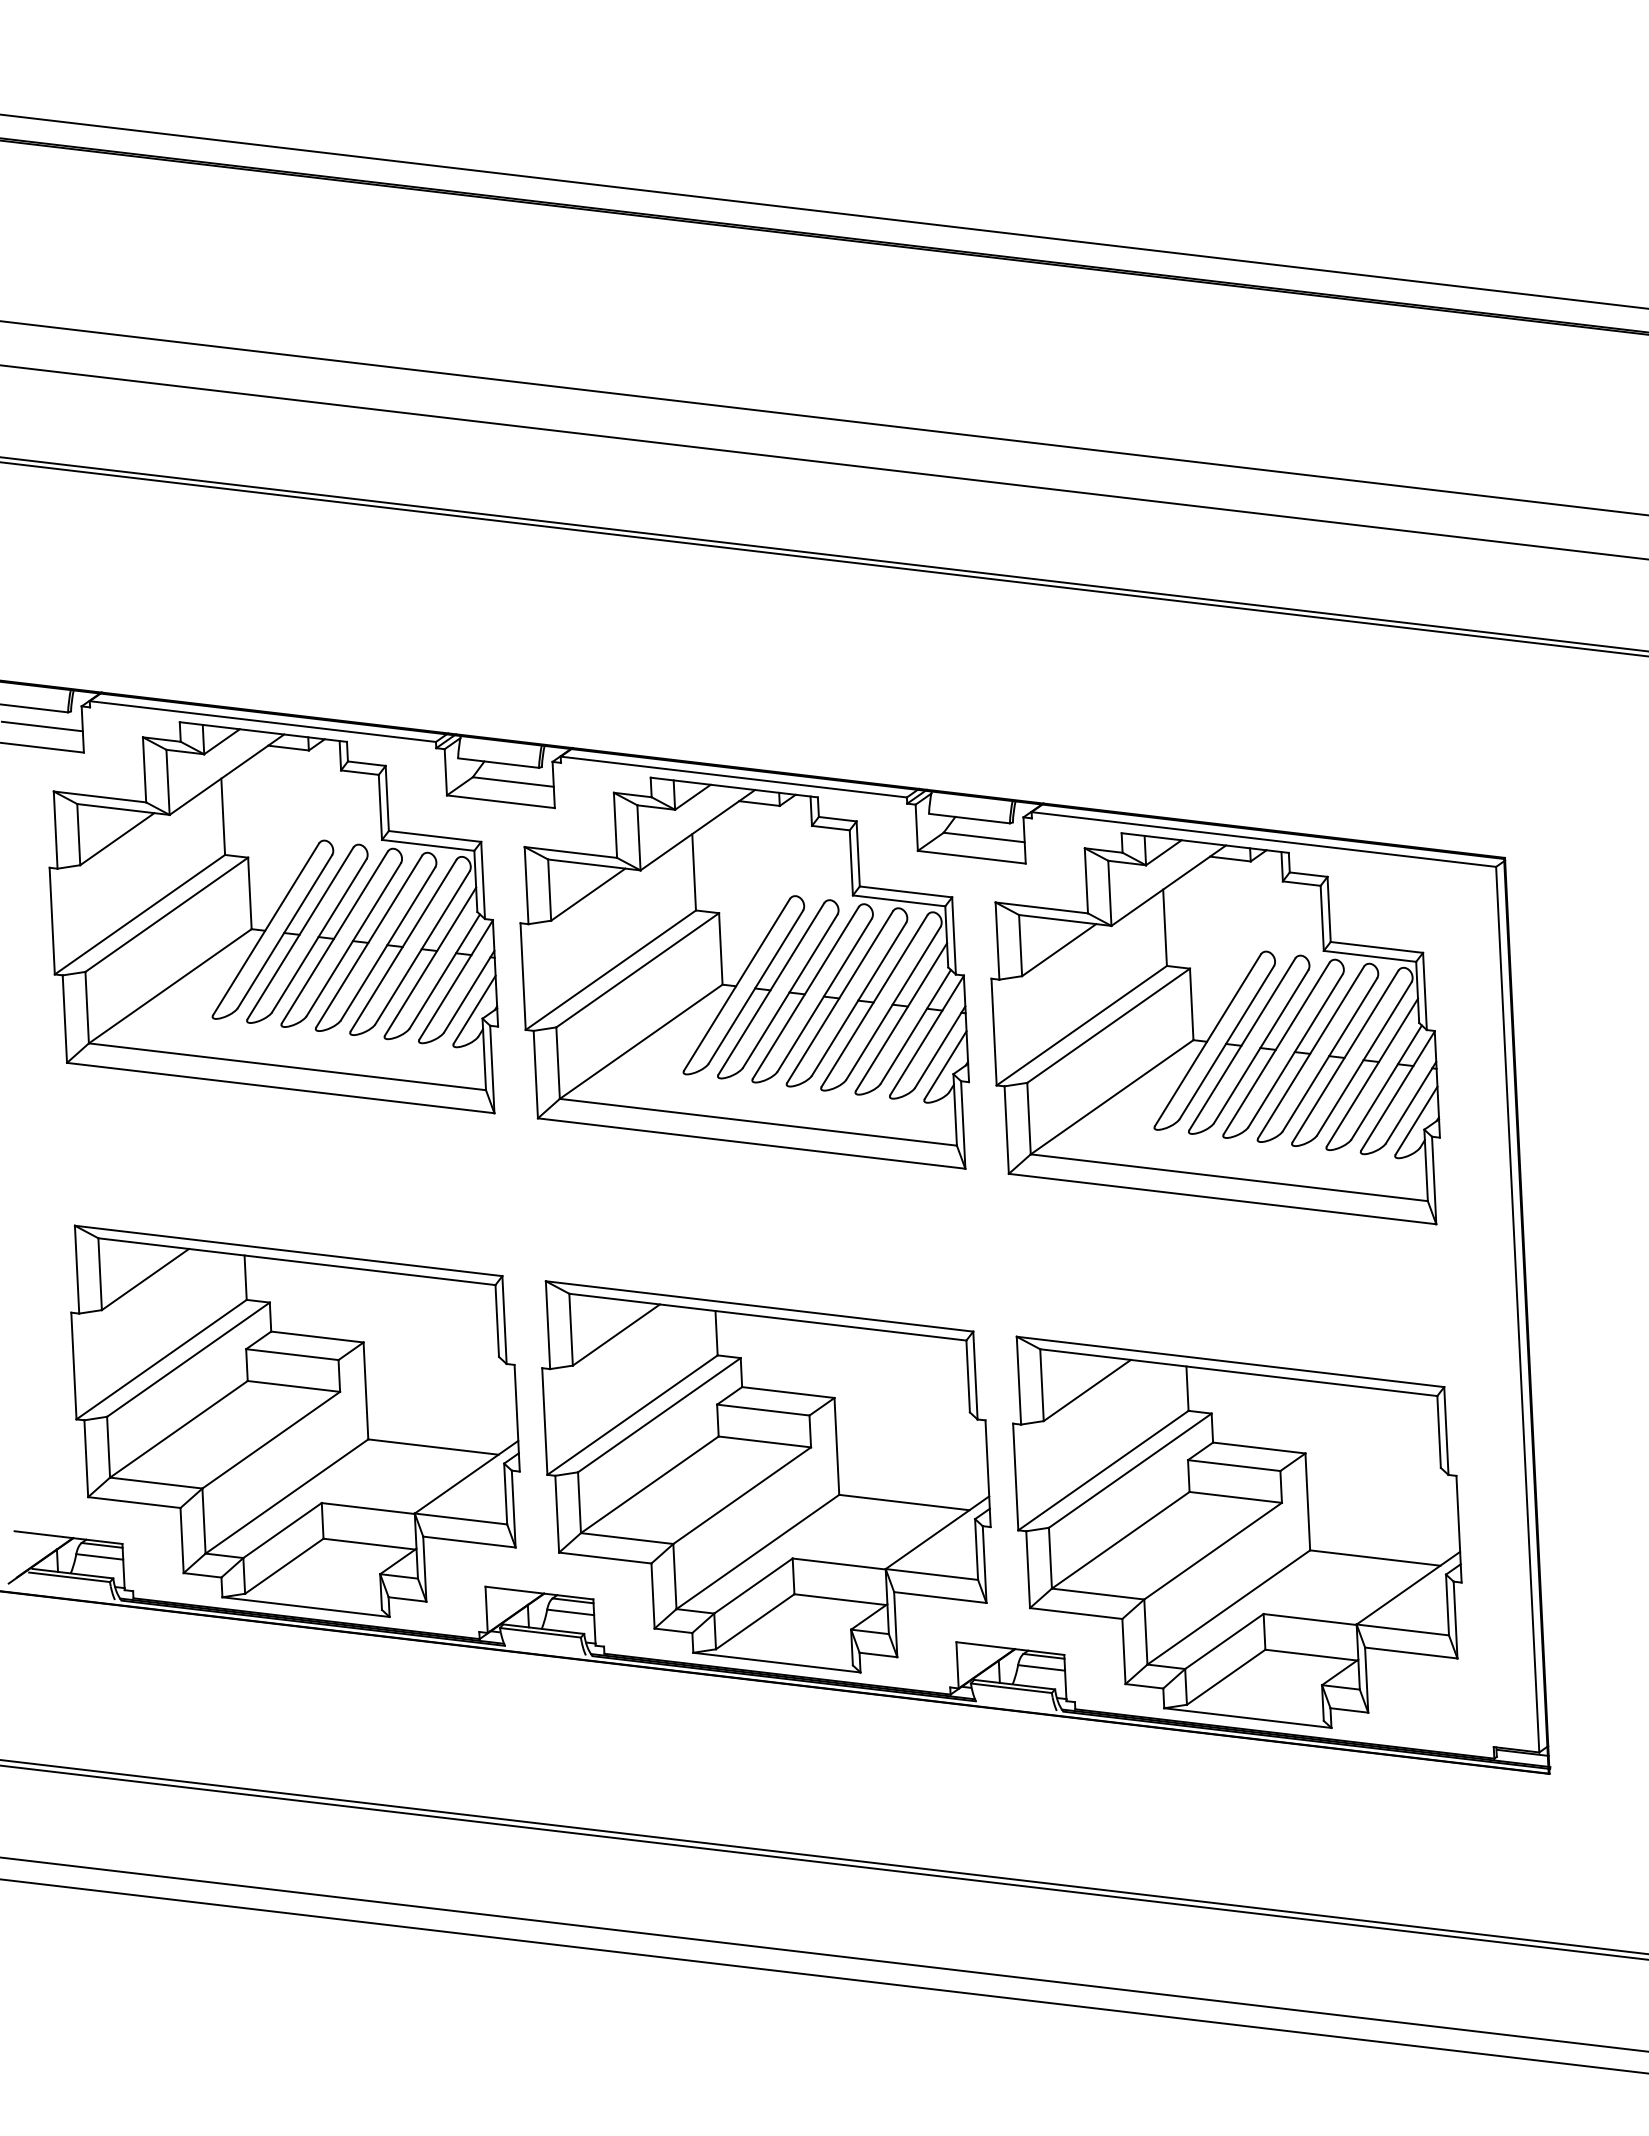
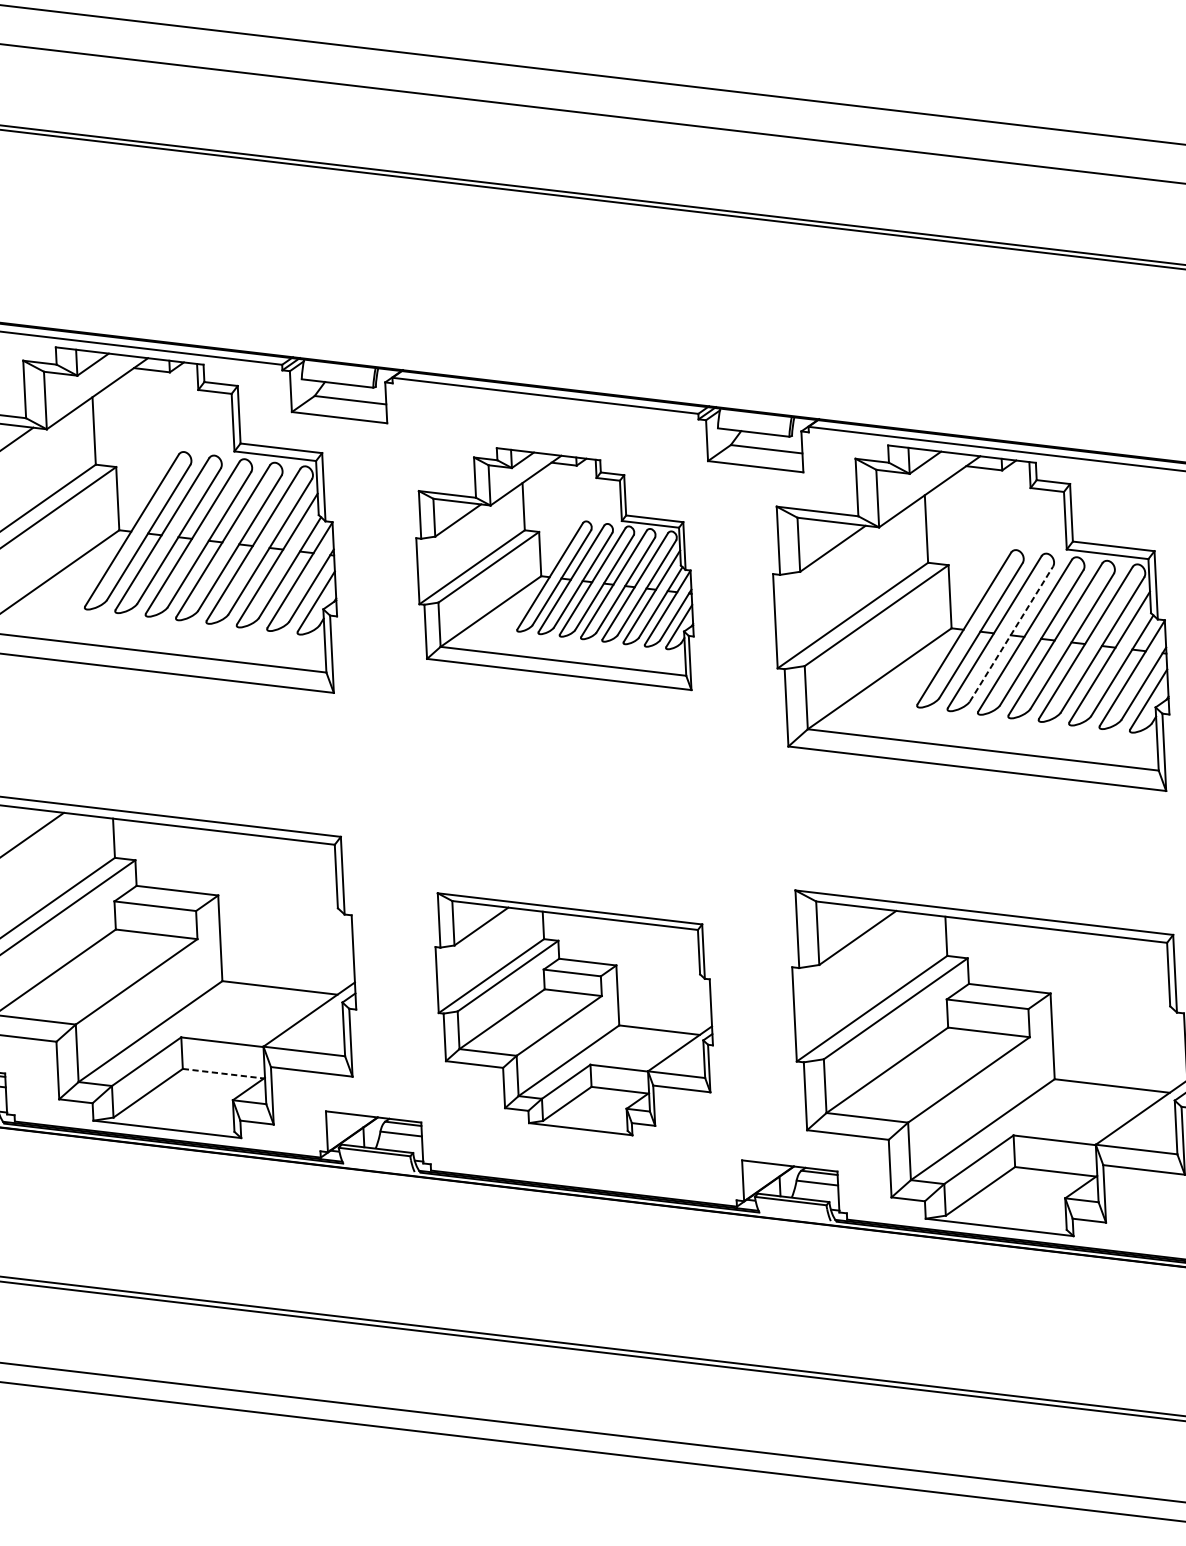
part: (744, 972) -> (554, 568), size x0.7
line: (1261, 1046) -> (1011, 633), solid -> dashed
part: (766, 1476) -> (574, 1013), size x0.7
line: (369, 1544) -> (223, 1074), solid -> dashed

